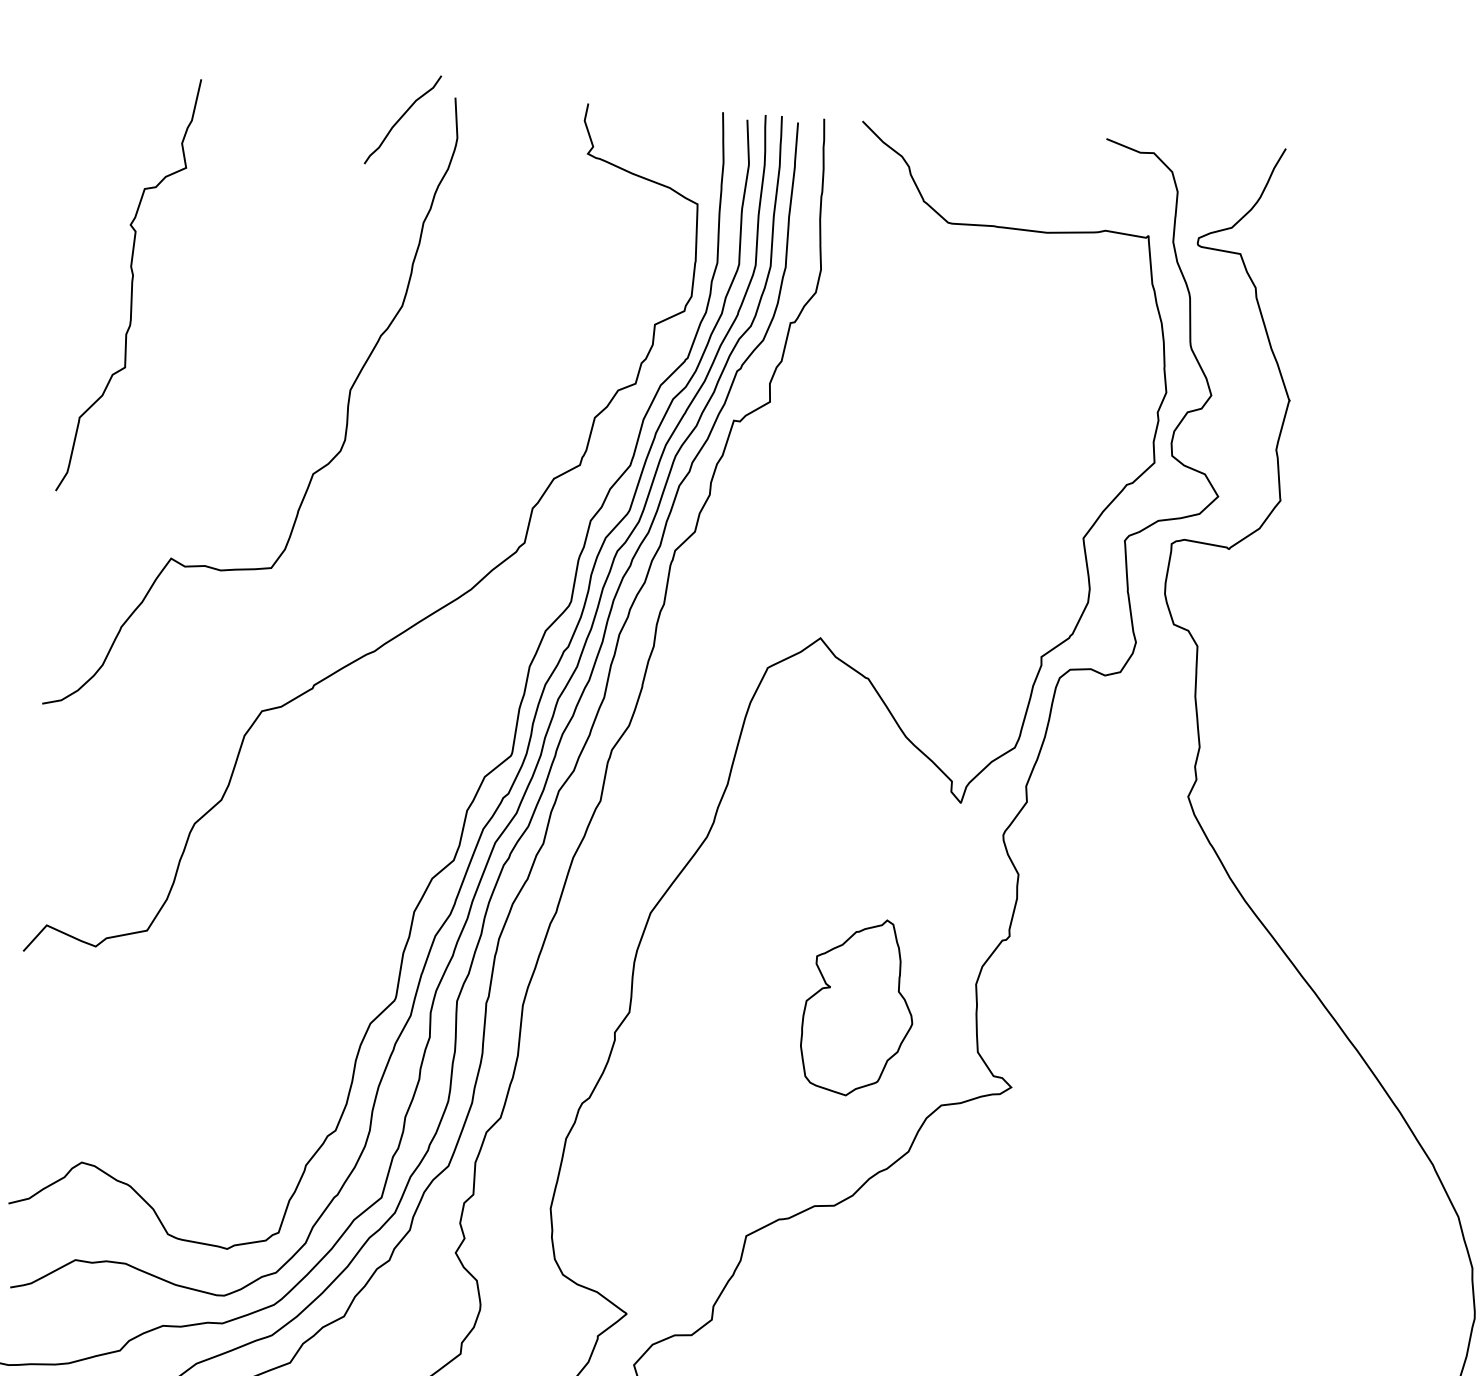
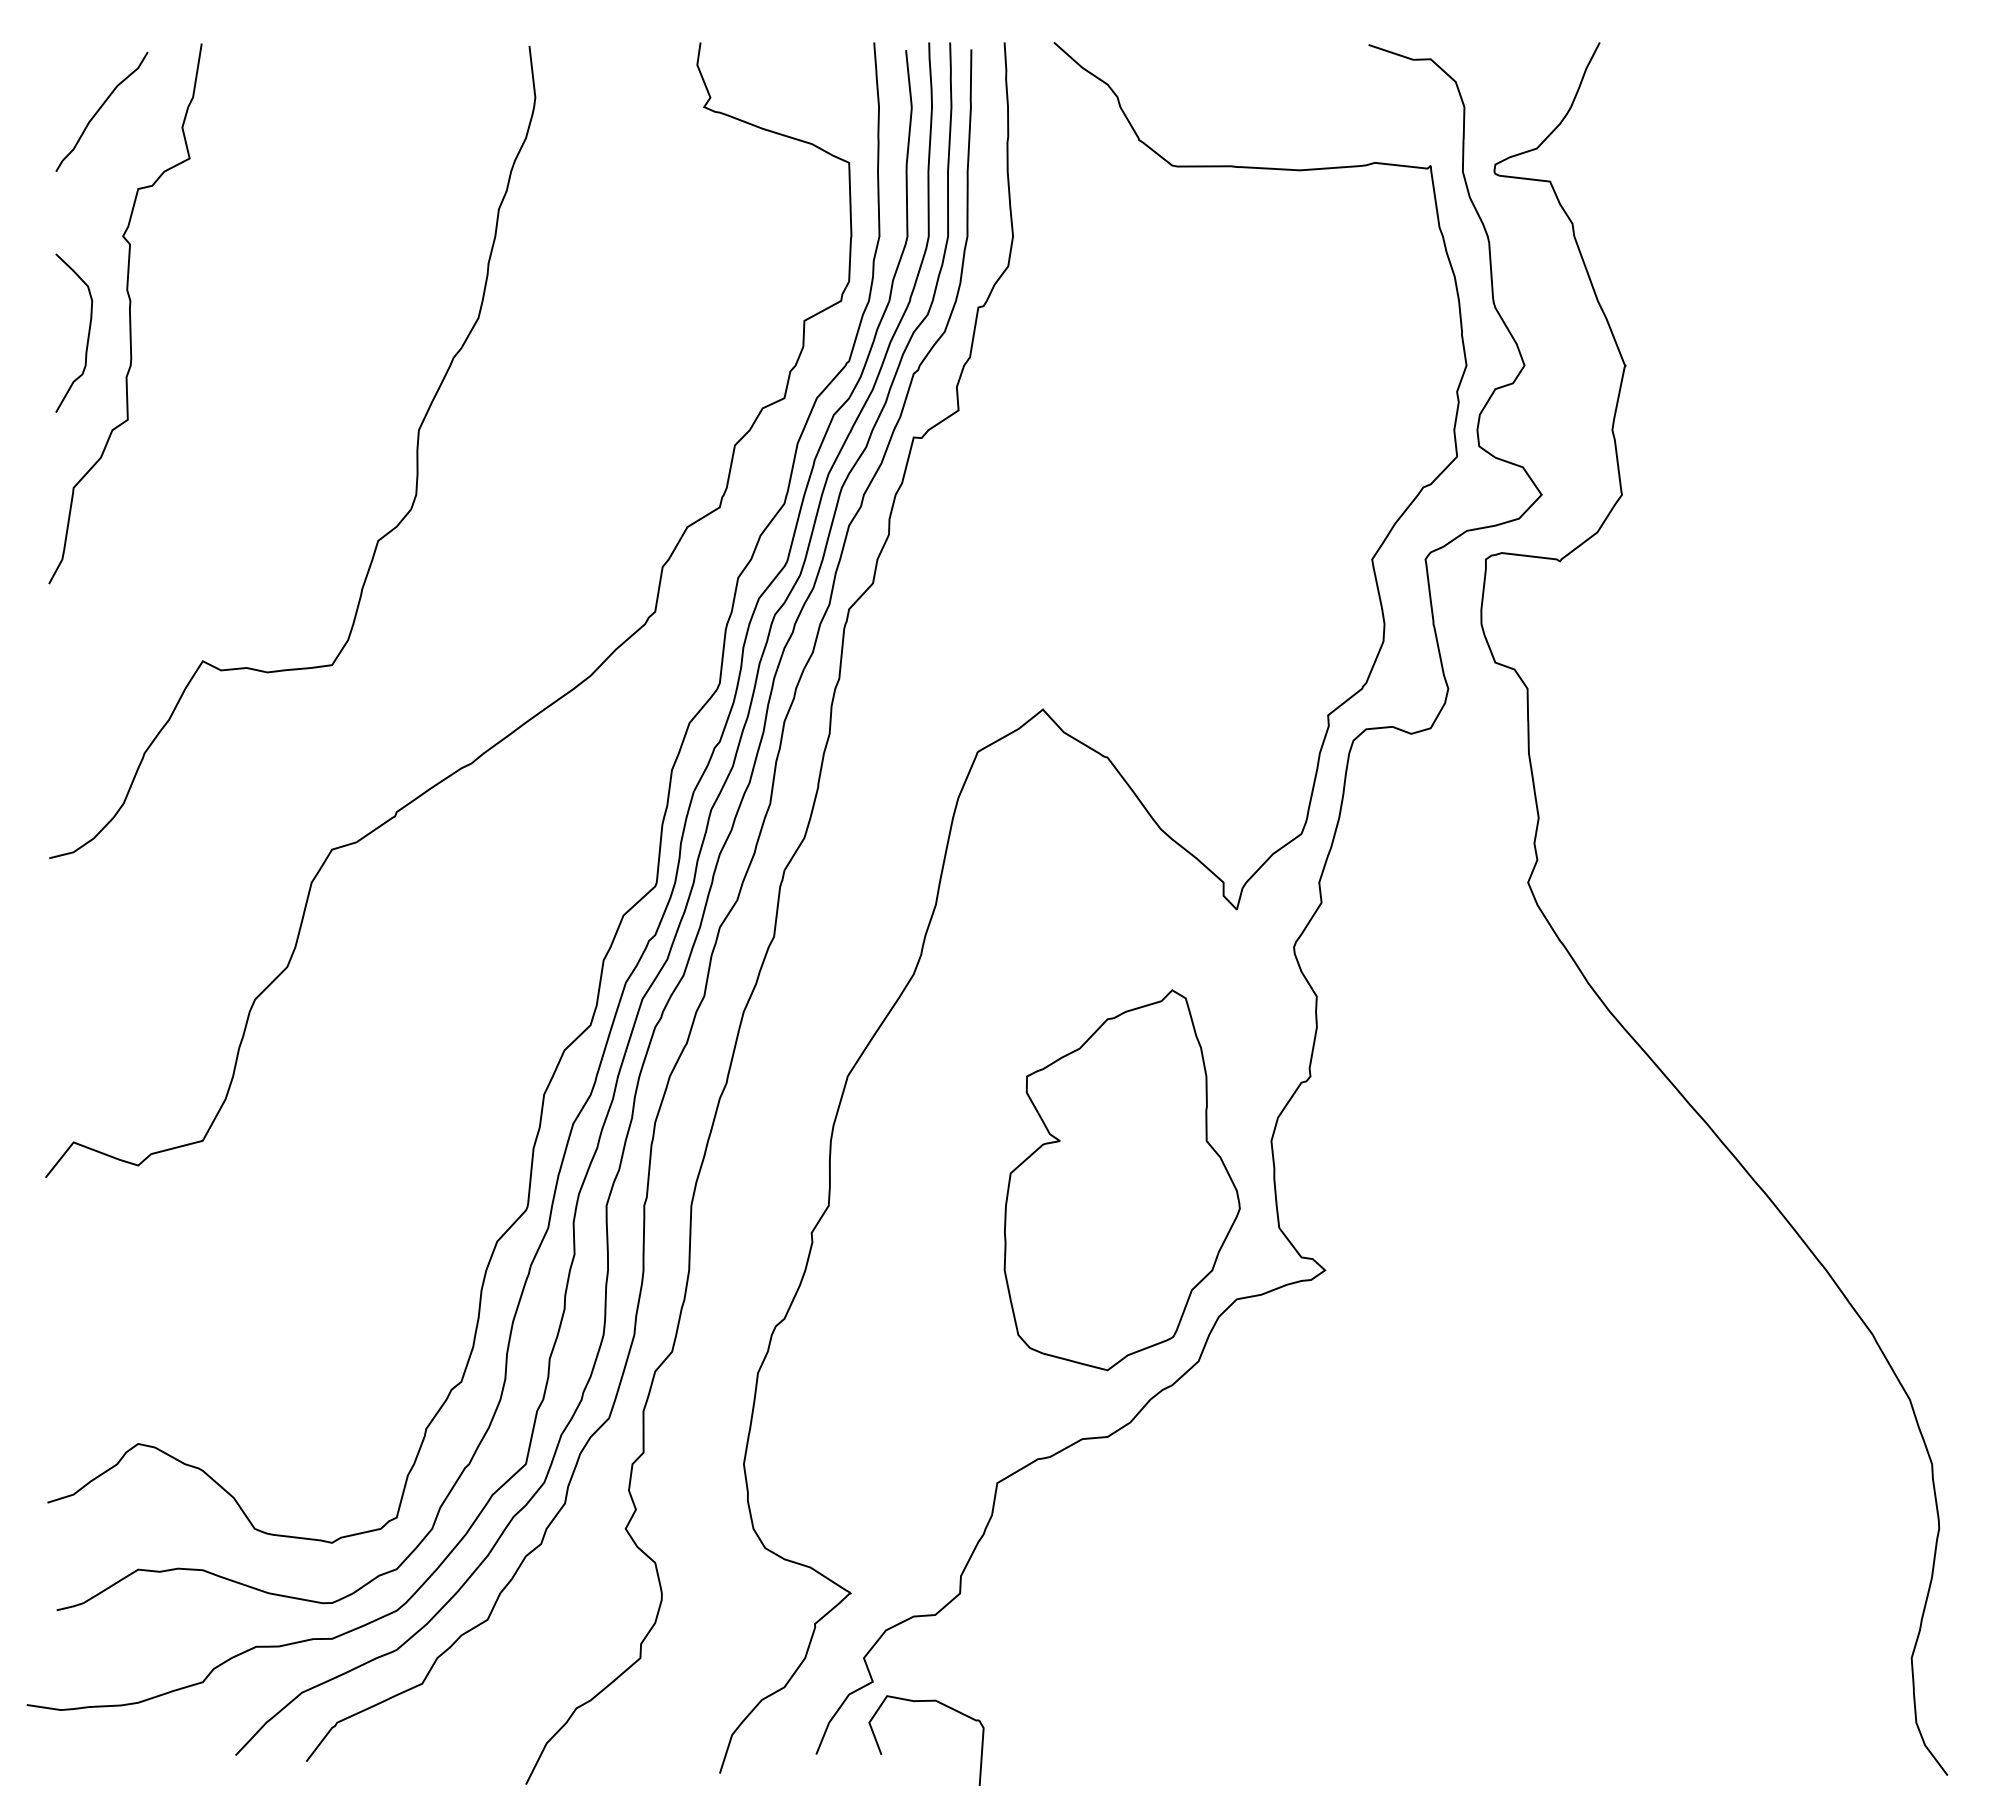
curve: (401, 117) -> (100, 109), moved
curve: (98, 300) -> (87, 336), added
part: (857, 1007) -> (1121, 1180), size x1.67

